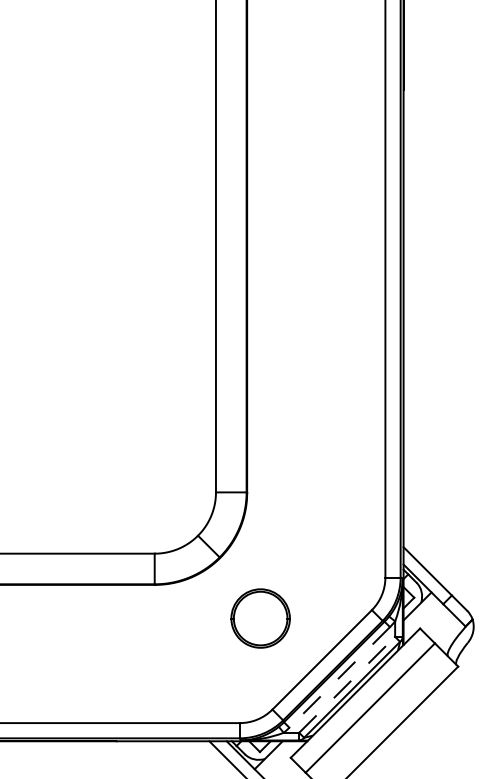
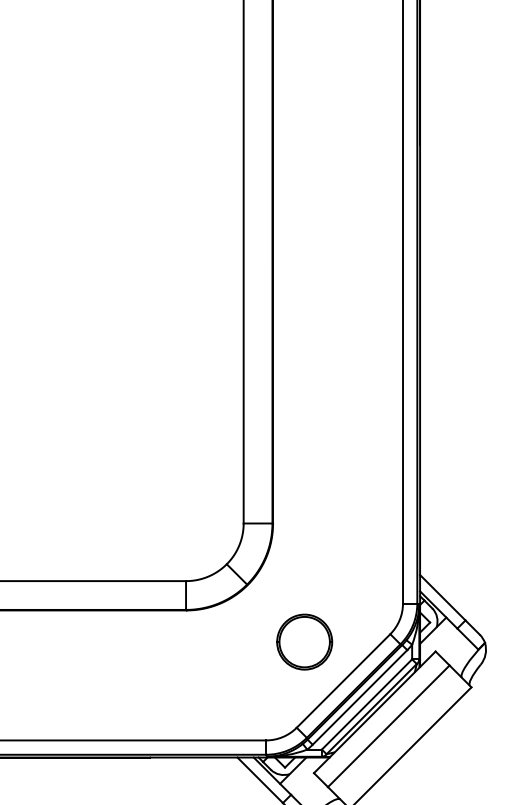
part: (260, 617) -> (304, 641), moved
line: (340, 677) -> (360, 697), dashed -> solid
line: (347, 684) -> (367, 704), dashed -> solid

